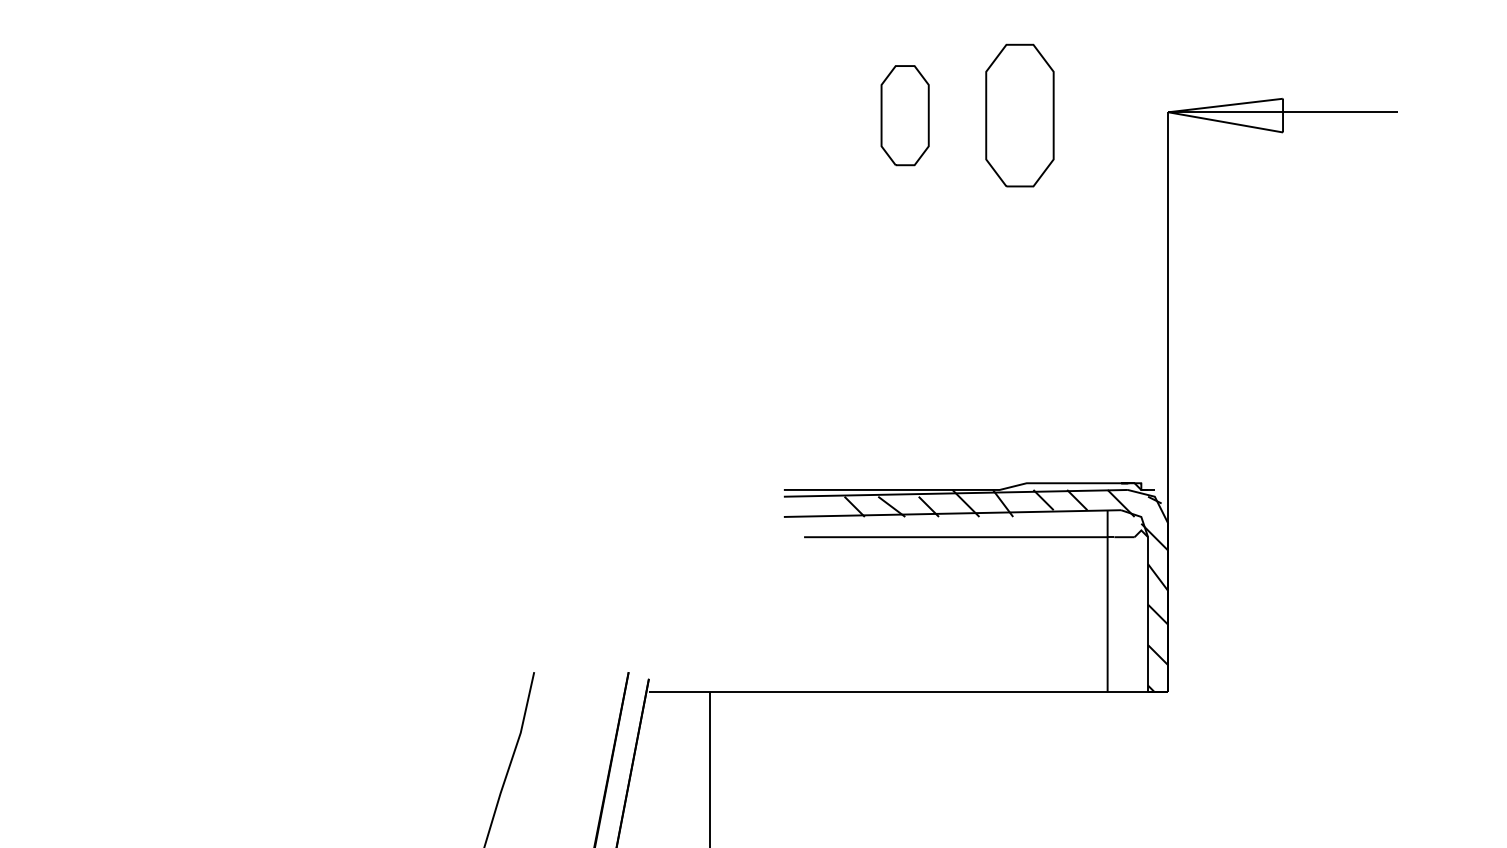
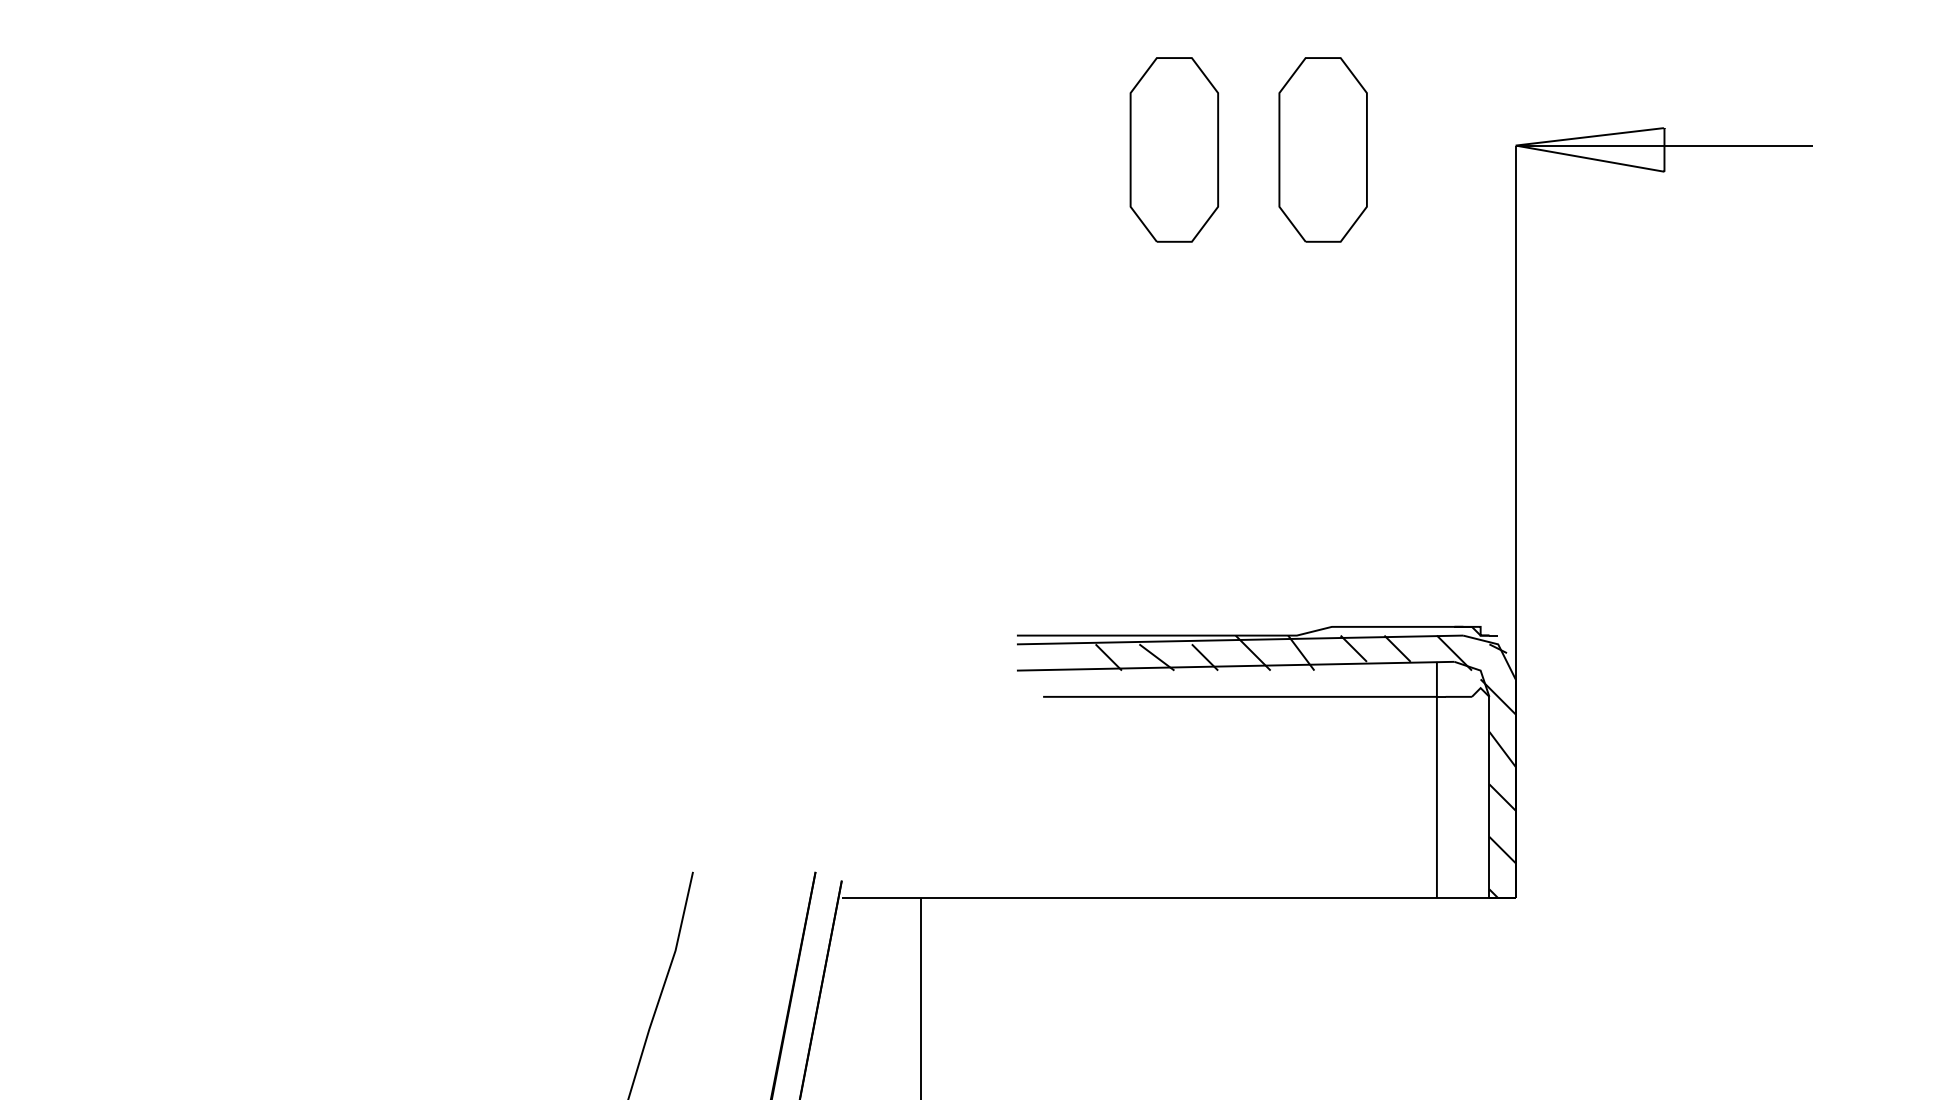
part: (904, 115) -> (1173, 149), size x1.43

